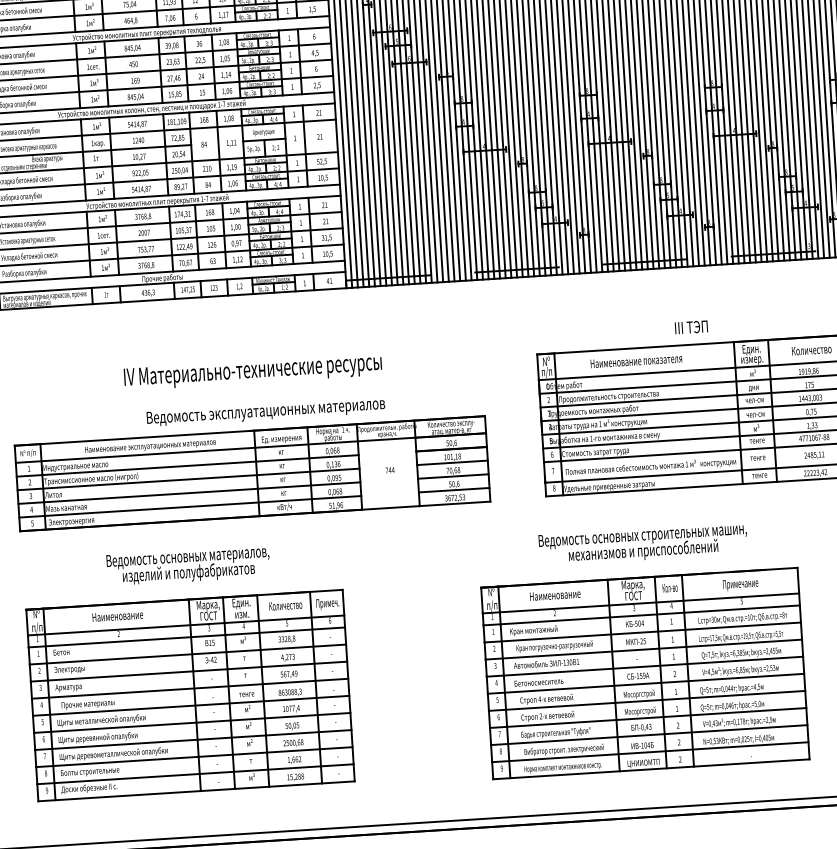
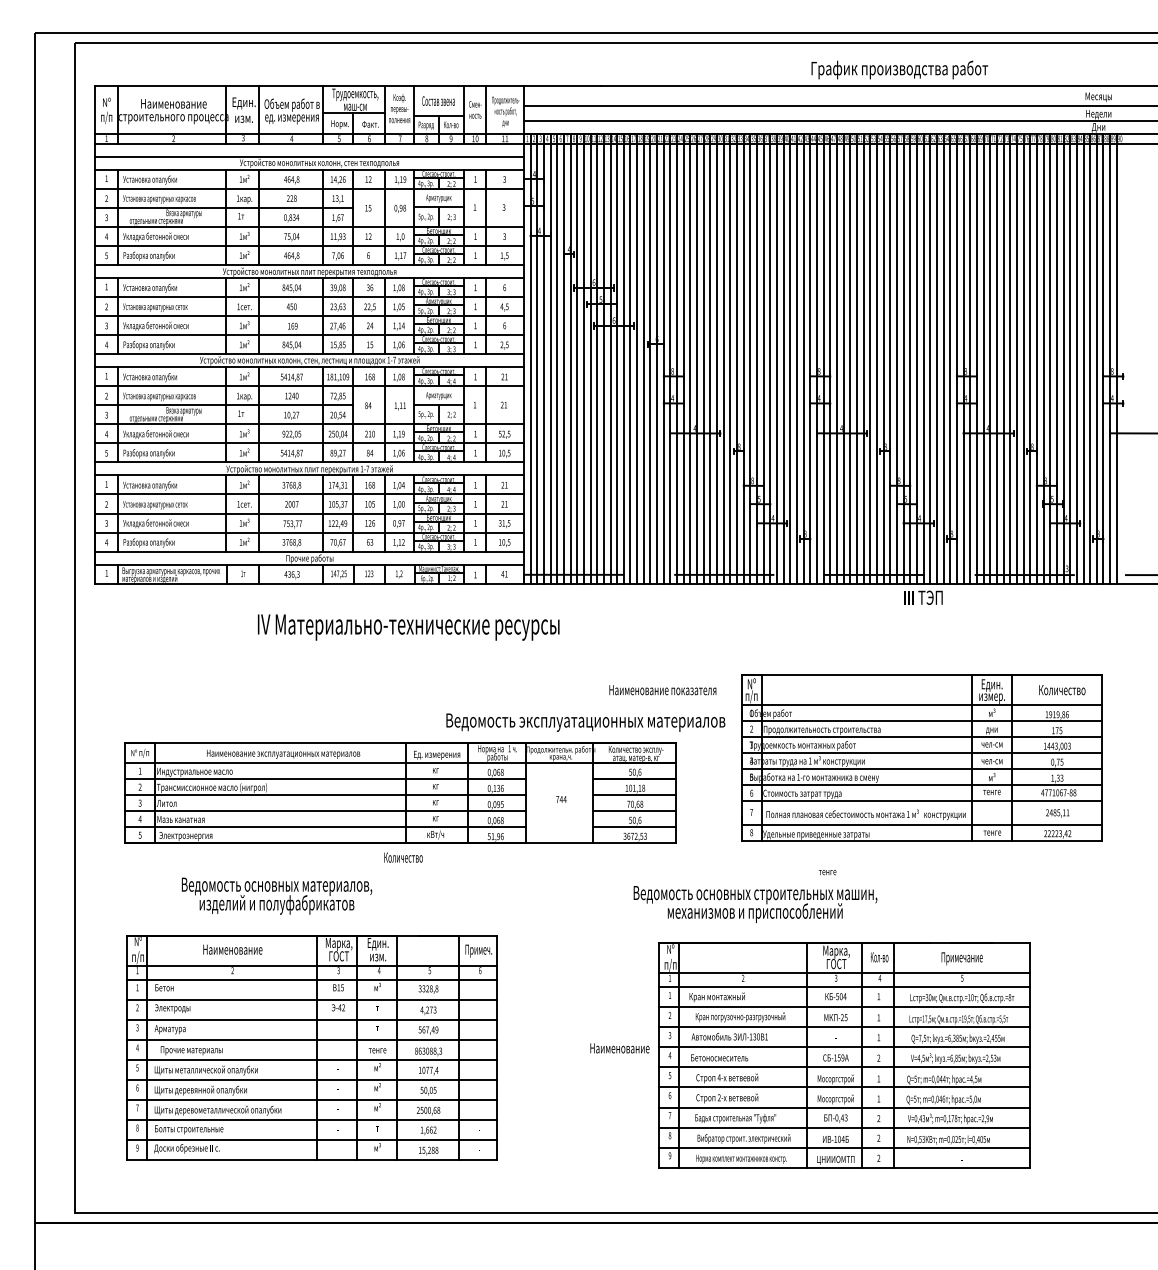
text: (691, 327) -> (923, 597), moved
text: (636, 361) -> (662, 690), moved
text: (252, 371) -> (408, 627), moved
text: (265, 412) -> (585, 722), moved
text: (757, 458) -> (827, 872), moved
text: (643, 544) -> (755, 904), moved
text: (187, 565) -> (276, 895), moved
text: (554, 595) -> (619, 1048), moved
text: (285, 605) -> (403, 857), moved

